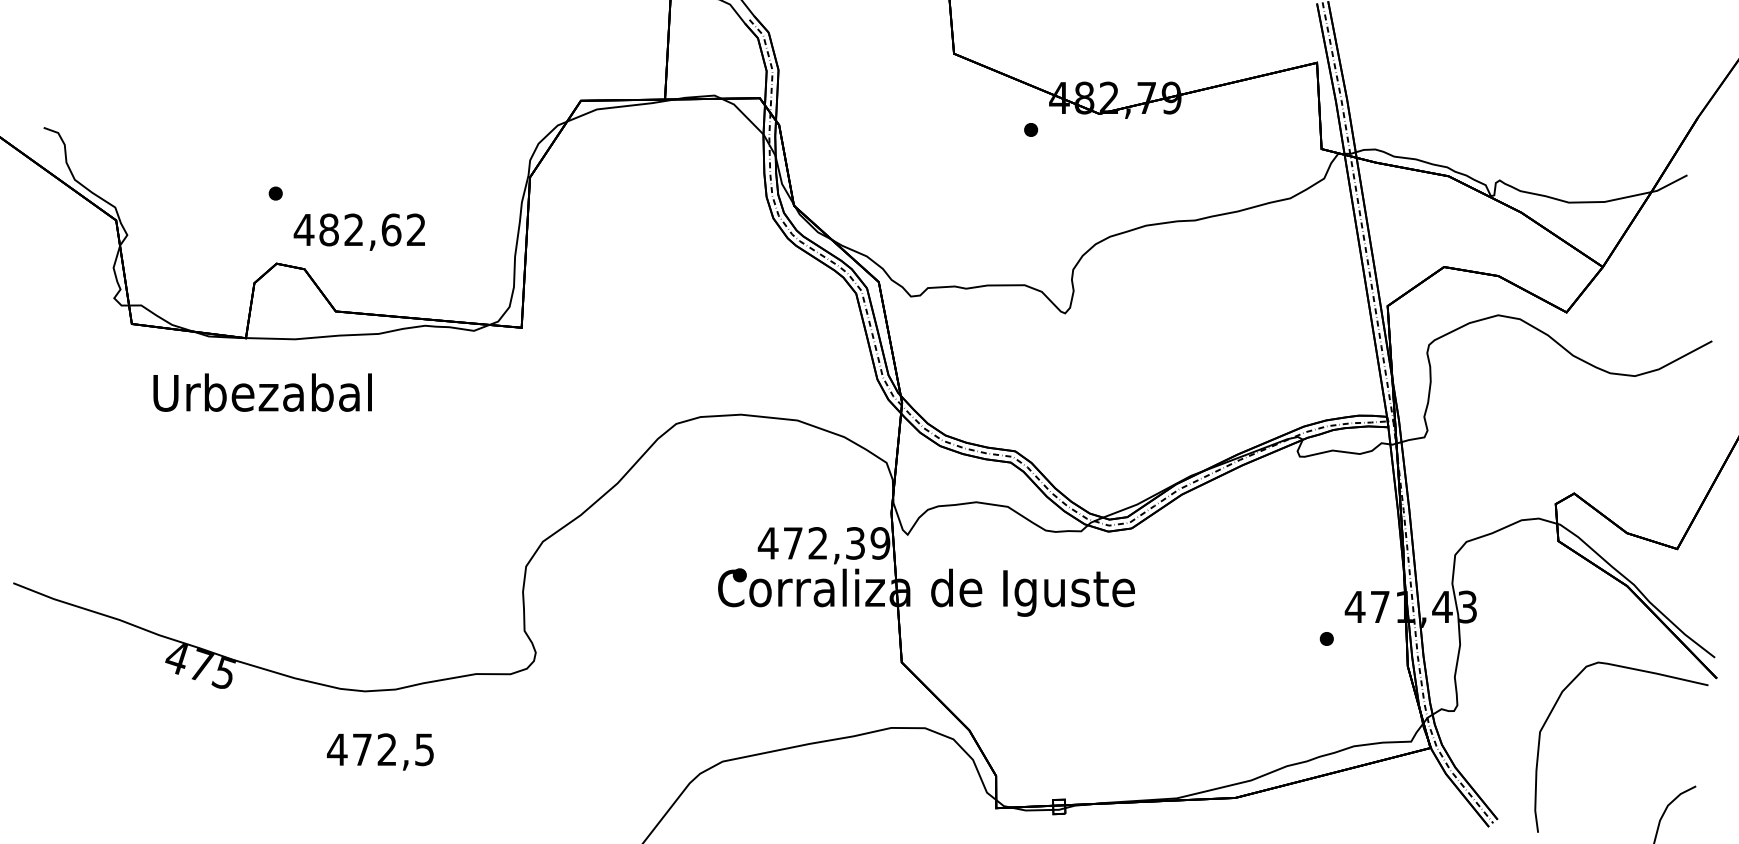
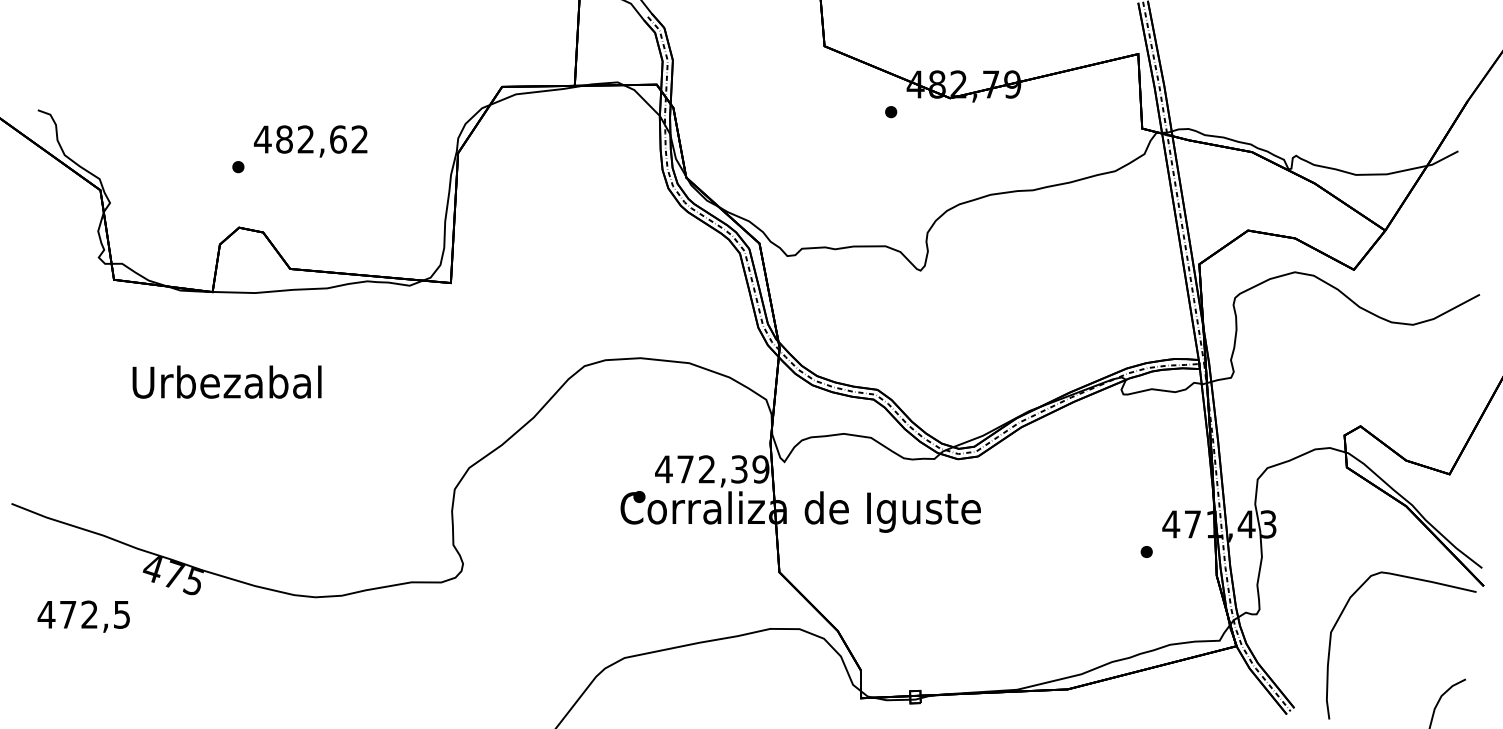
text: (359, 232) -> (310, 141), moved
text: (262, 391) -> (226, 381), moved
text: (380, 751) -> (83, 616), moved

